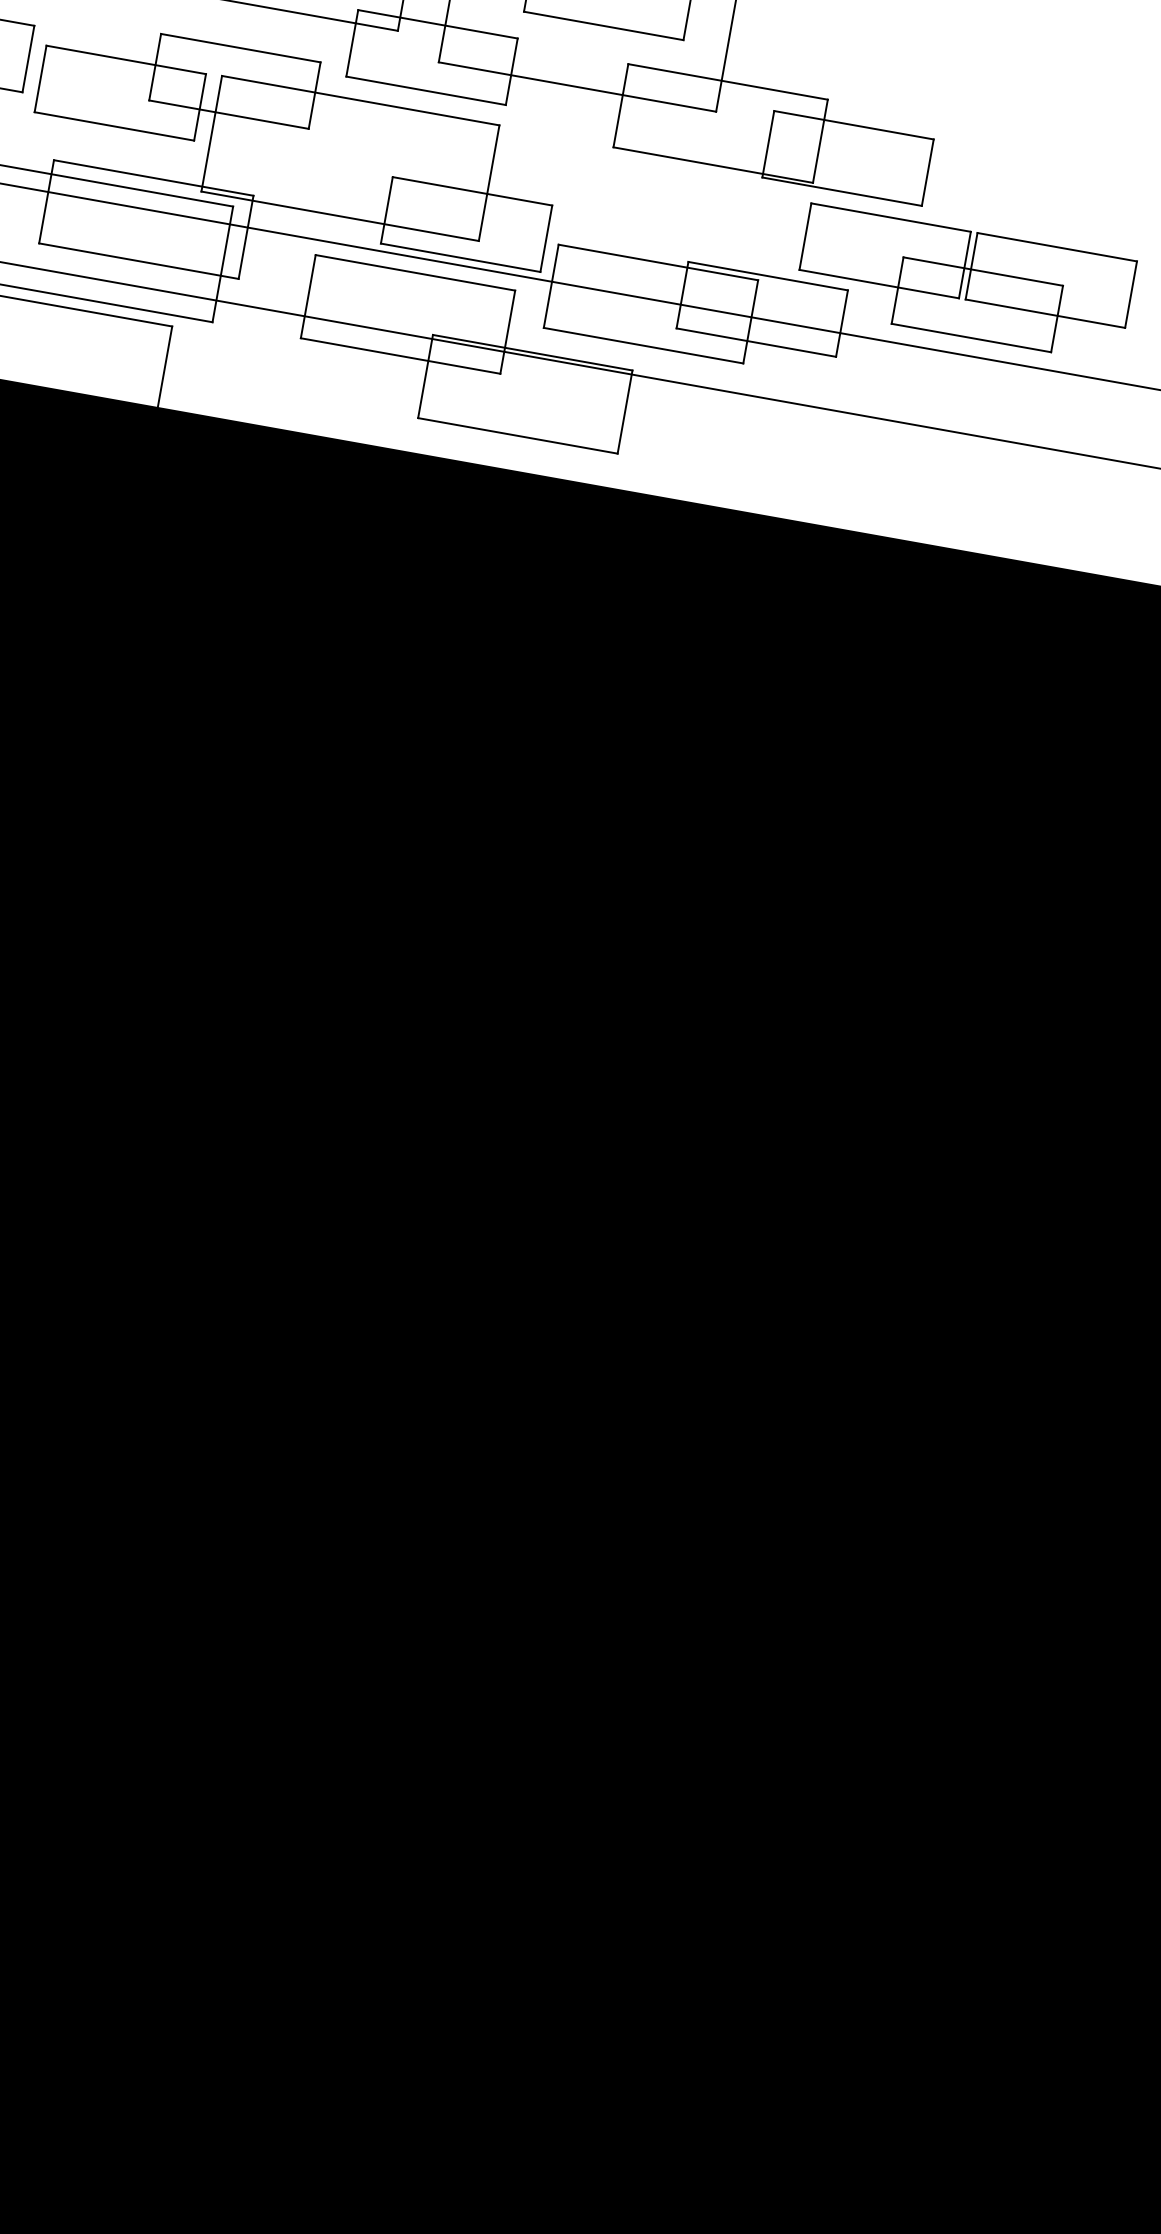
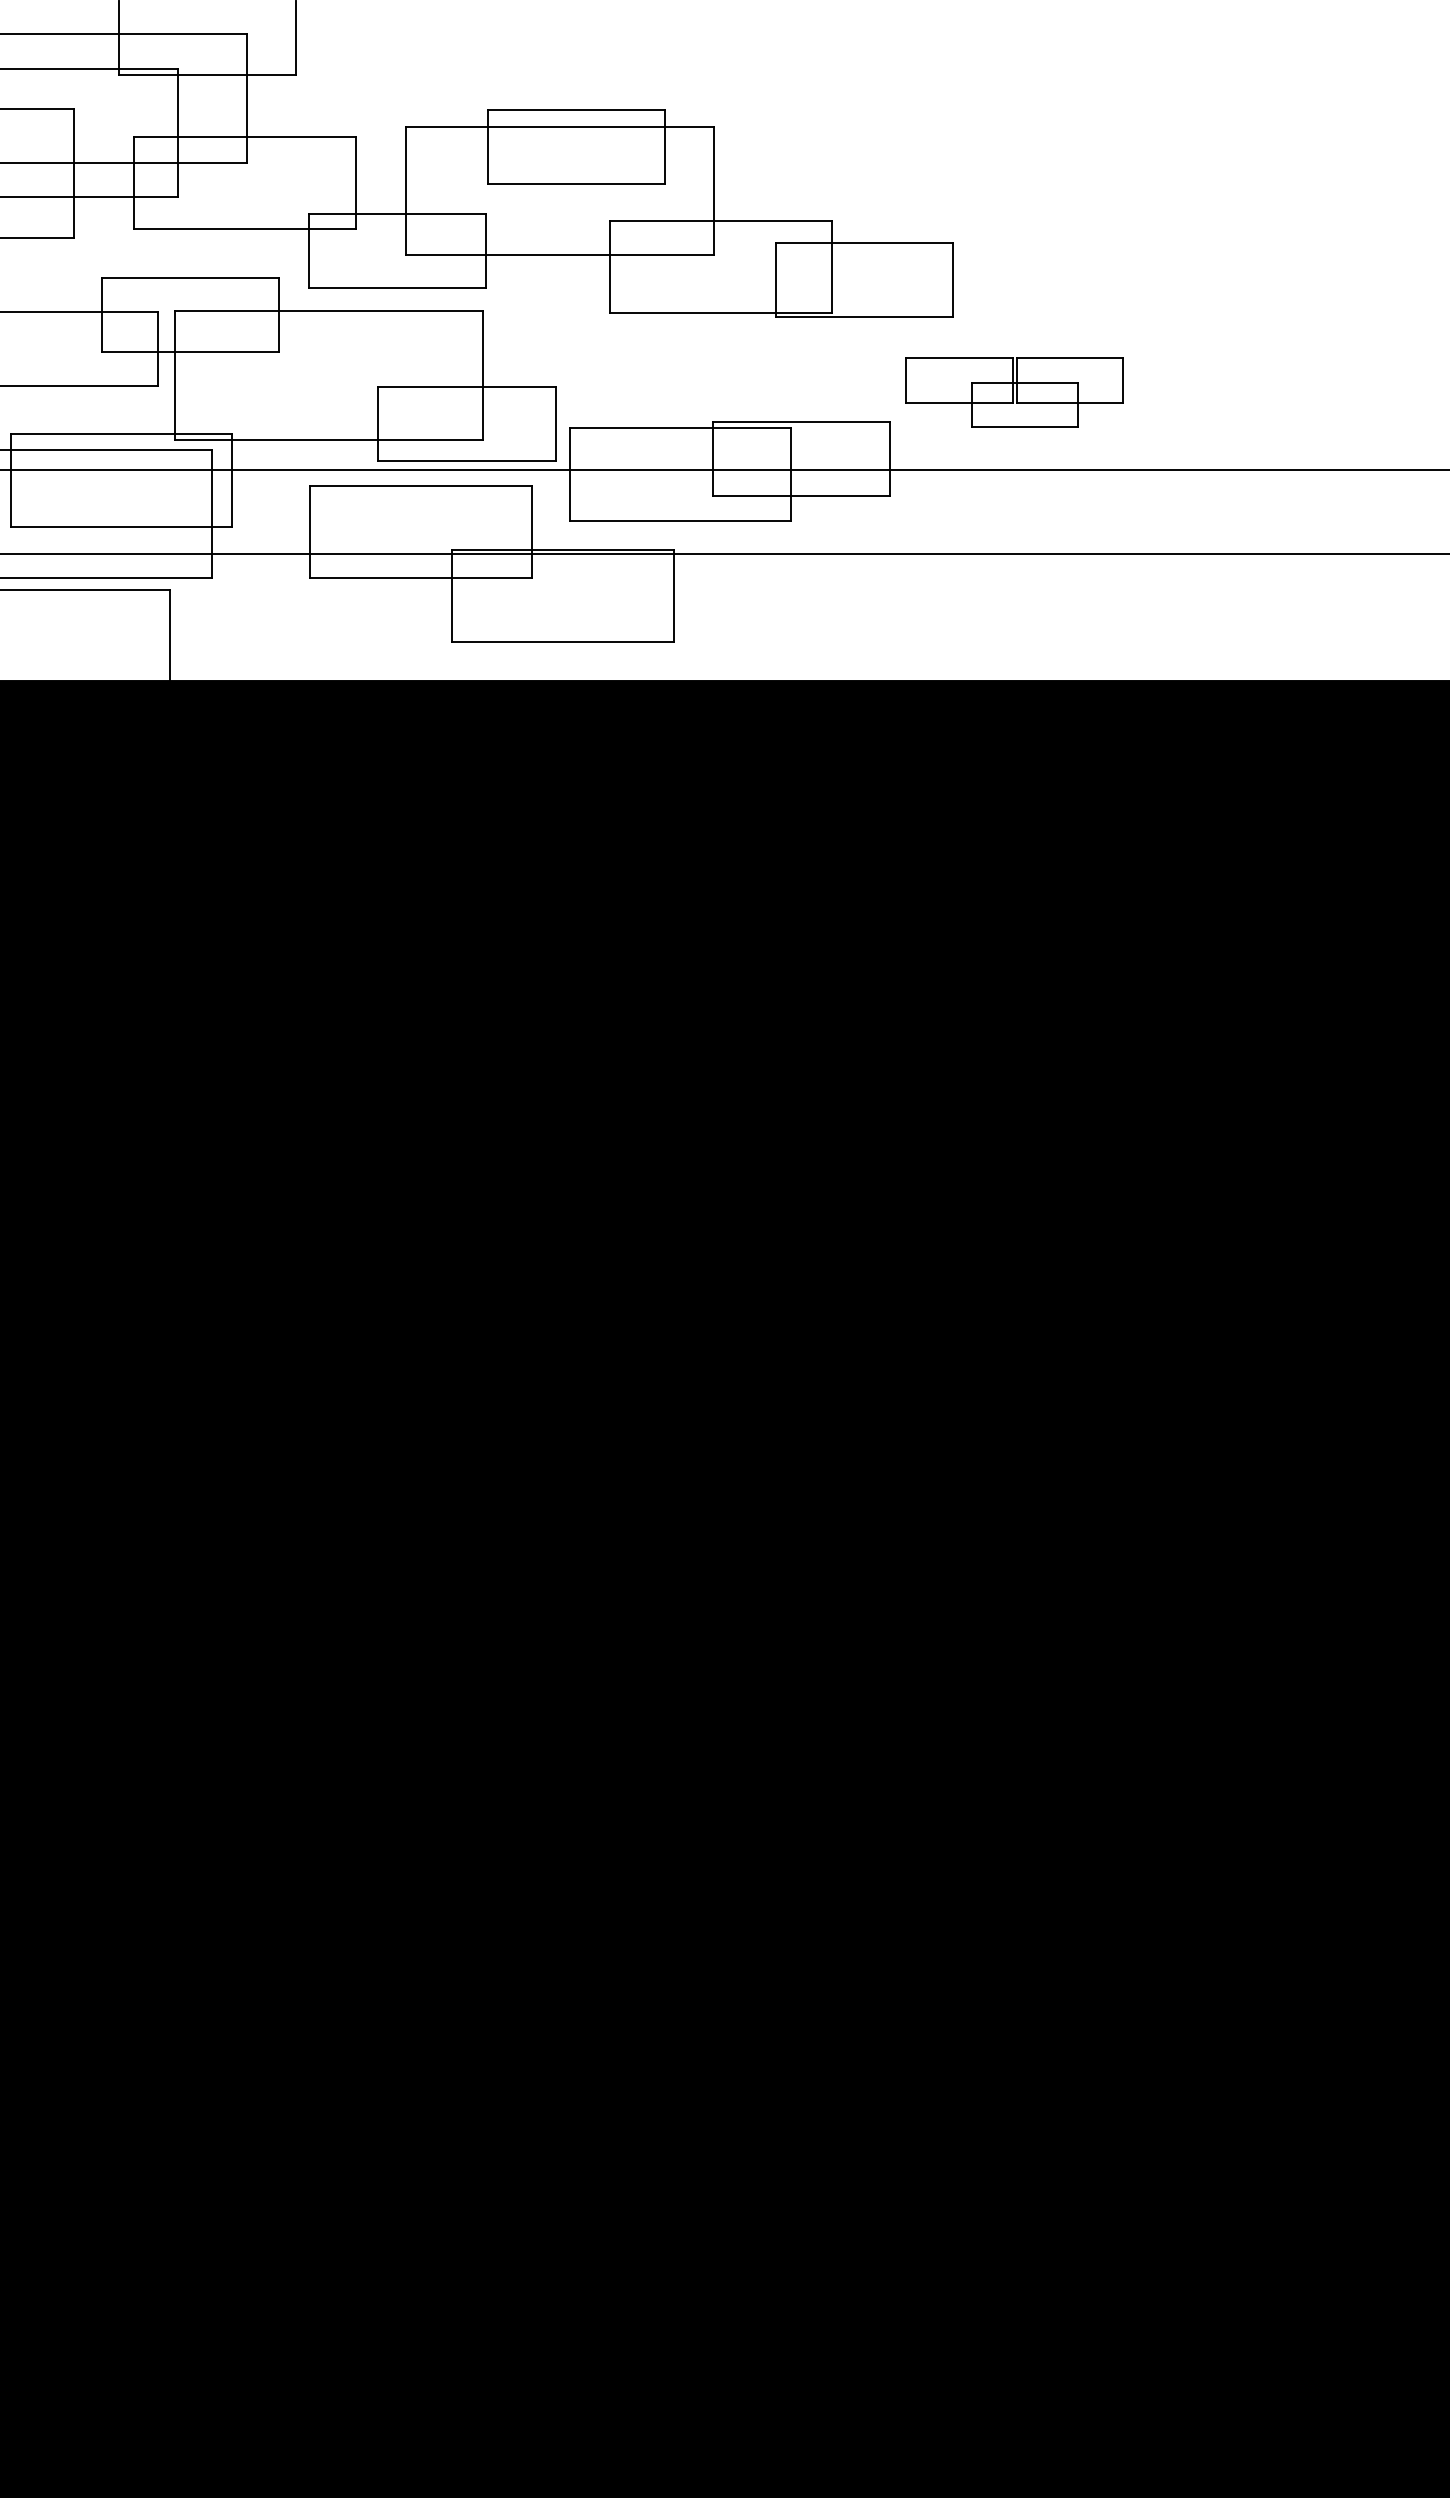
part: (964, 283) -> (1014, 392), size x0.6

